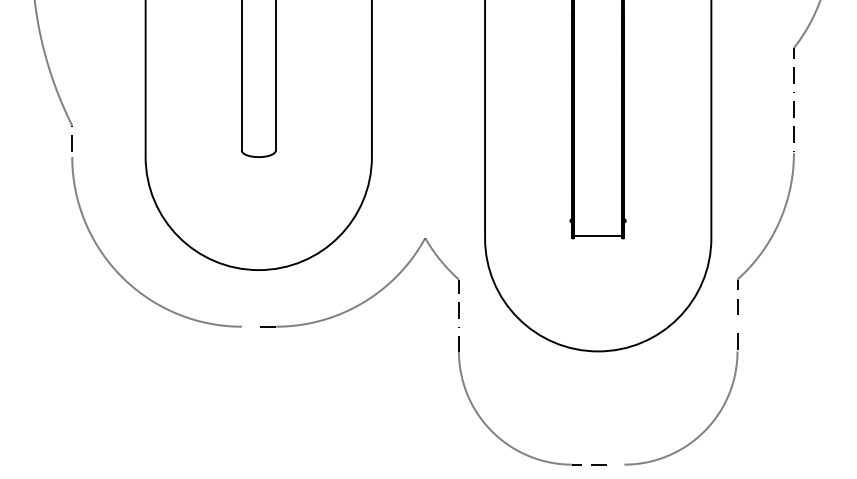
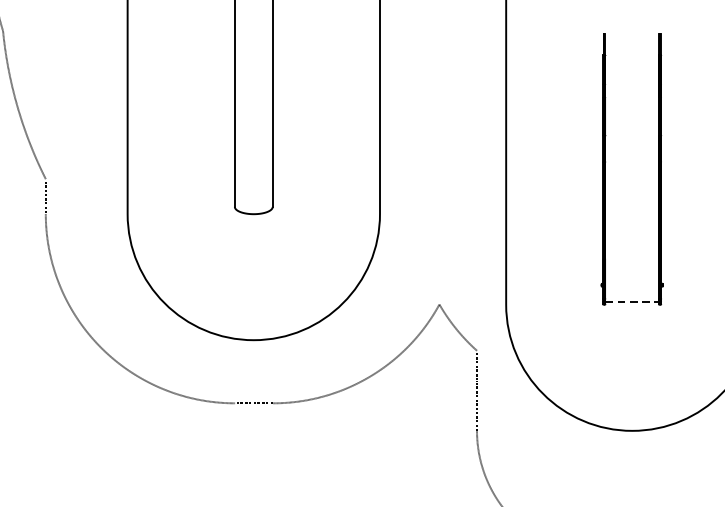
line: (598, 236) -> (632, 302), solid -> dashed

